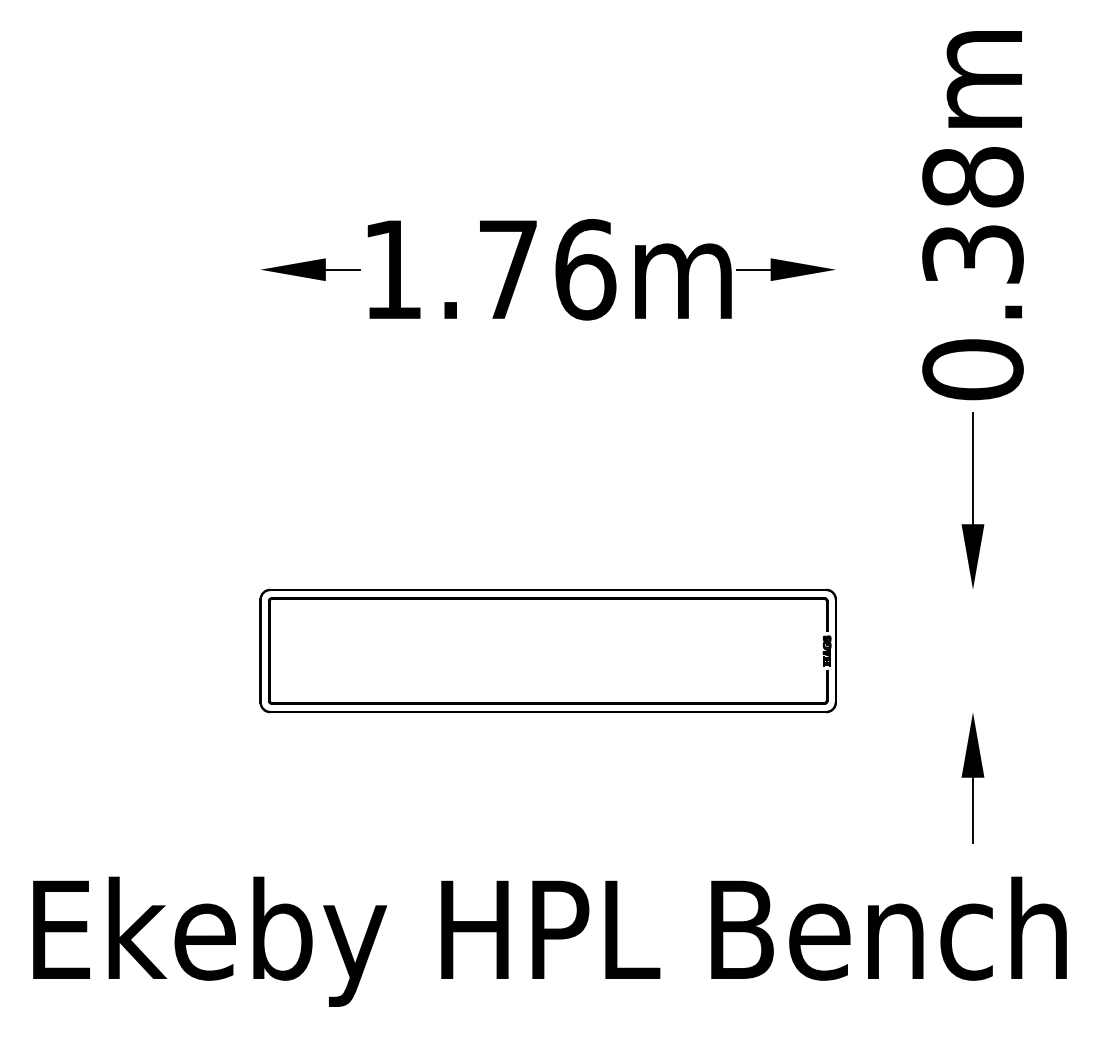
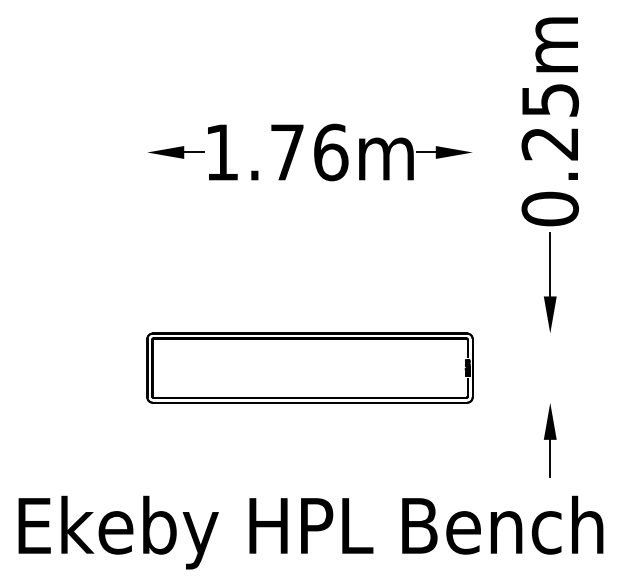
text: (971, 214) -> (549, 121), 0.38m -> 0.25m

